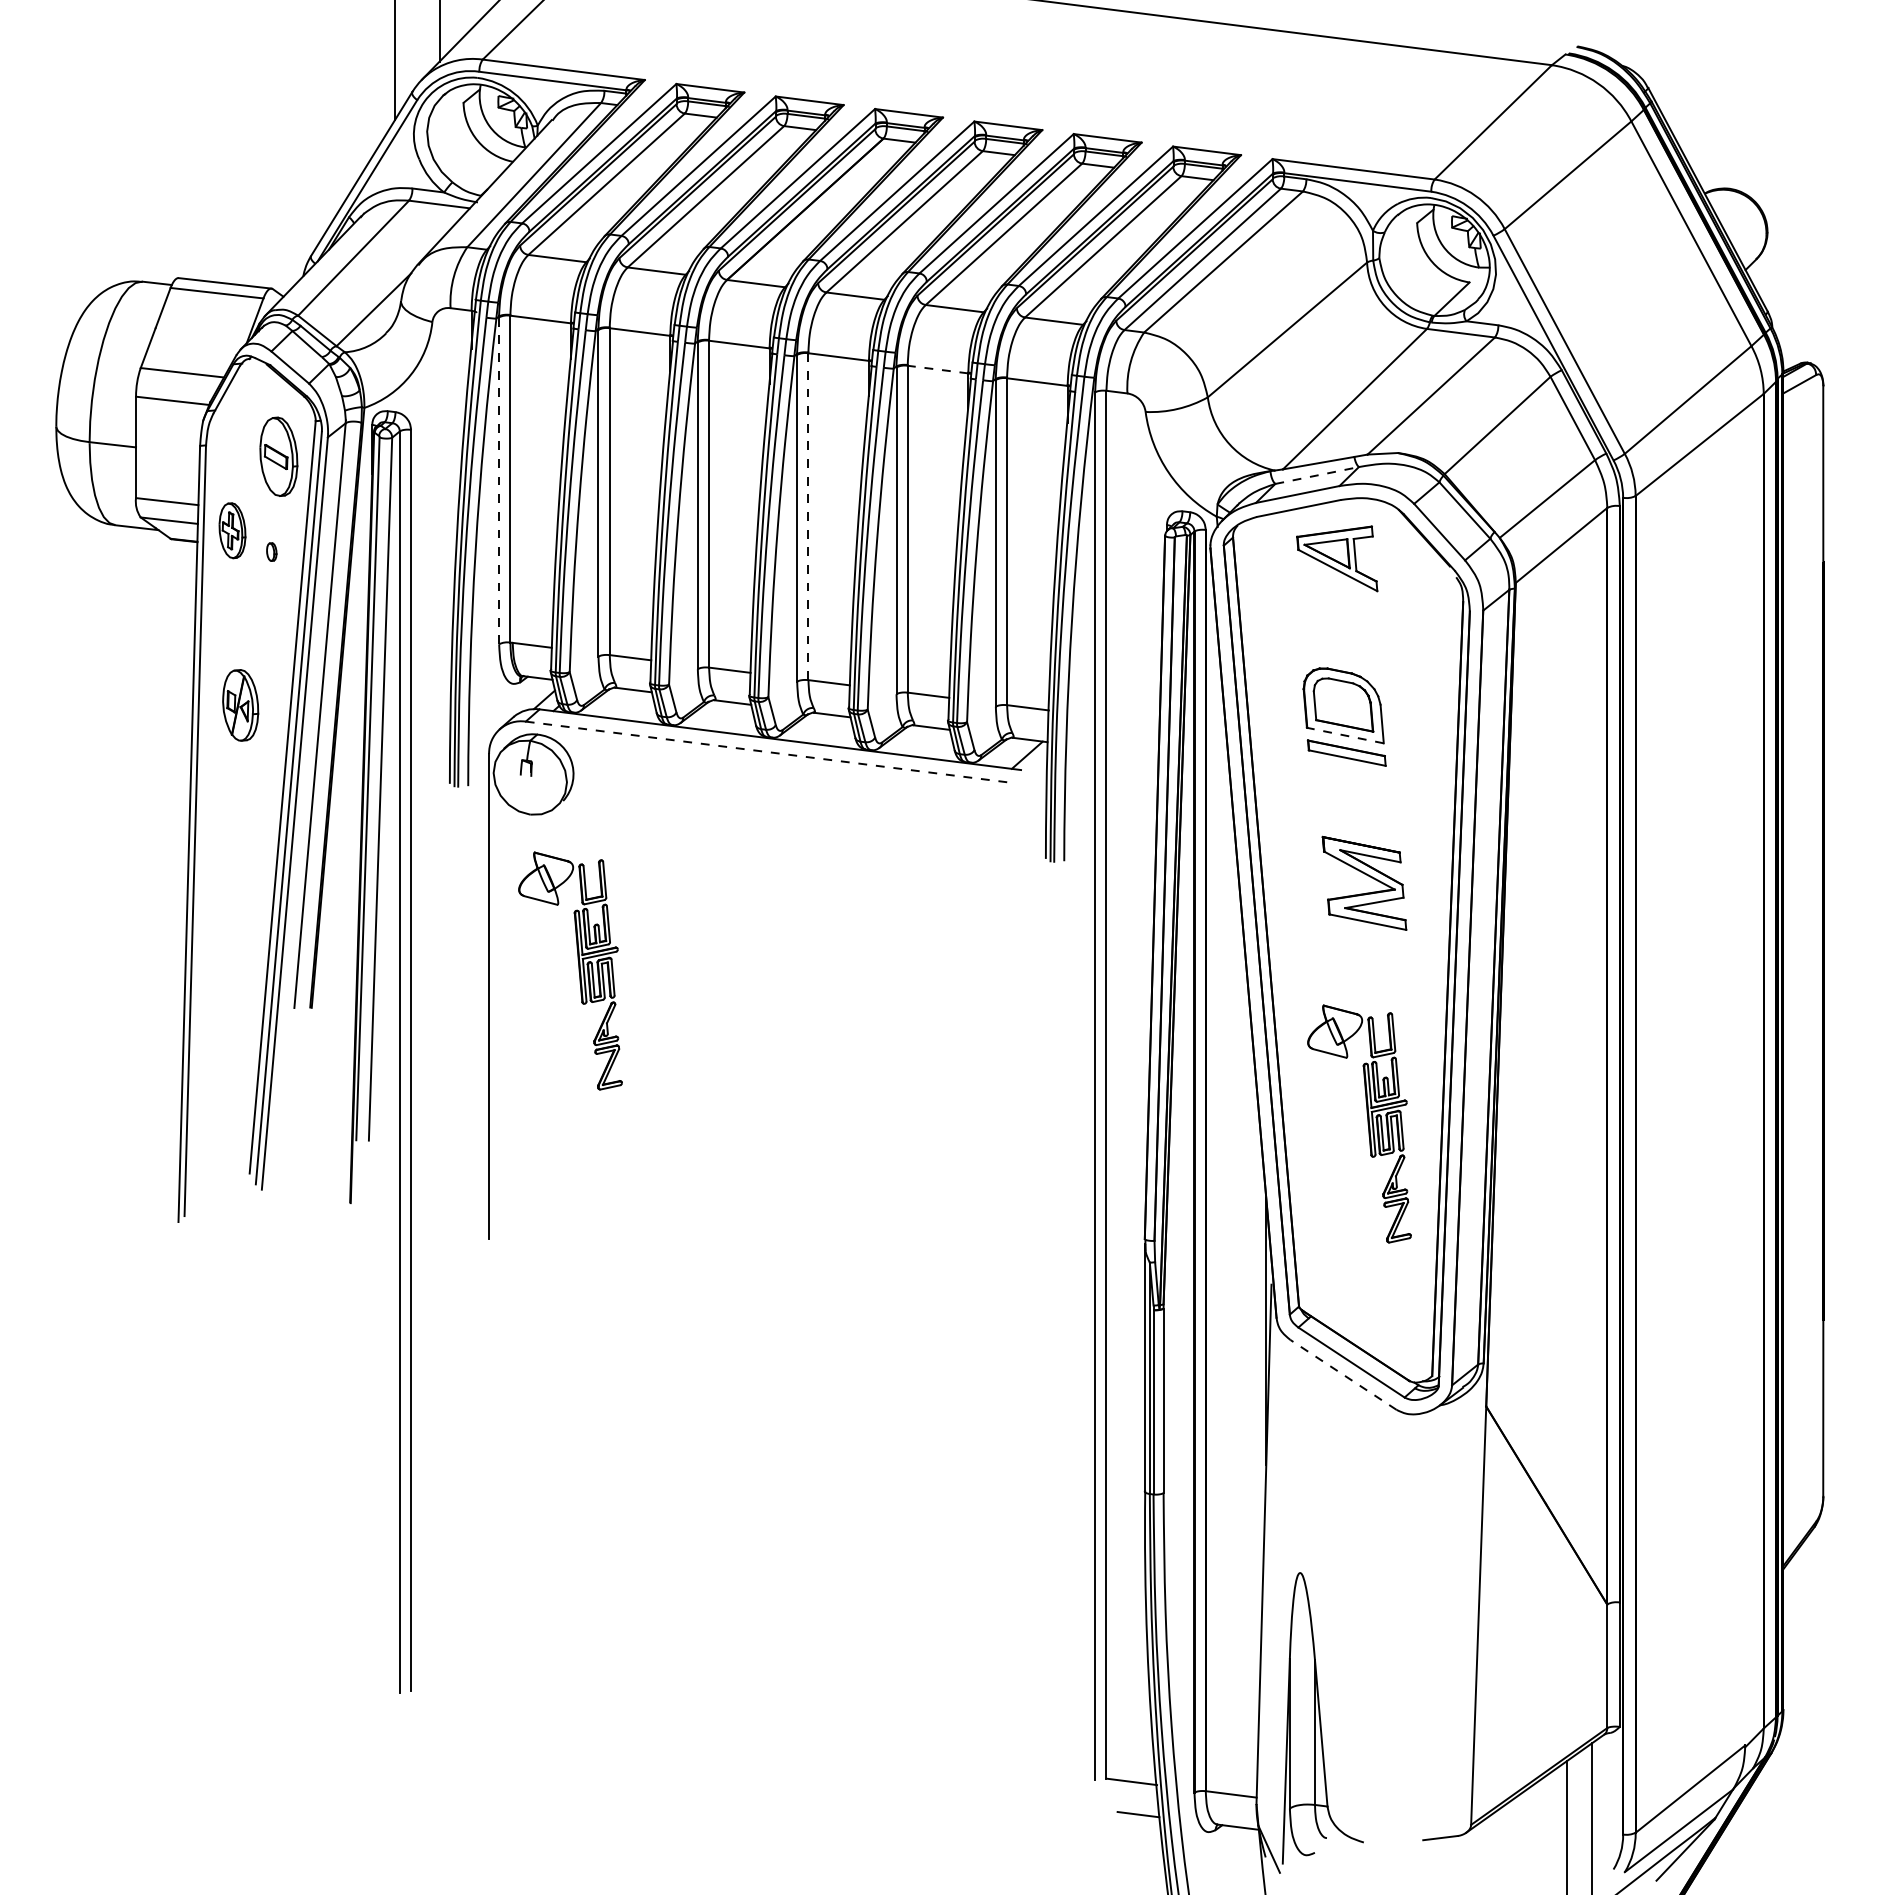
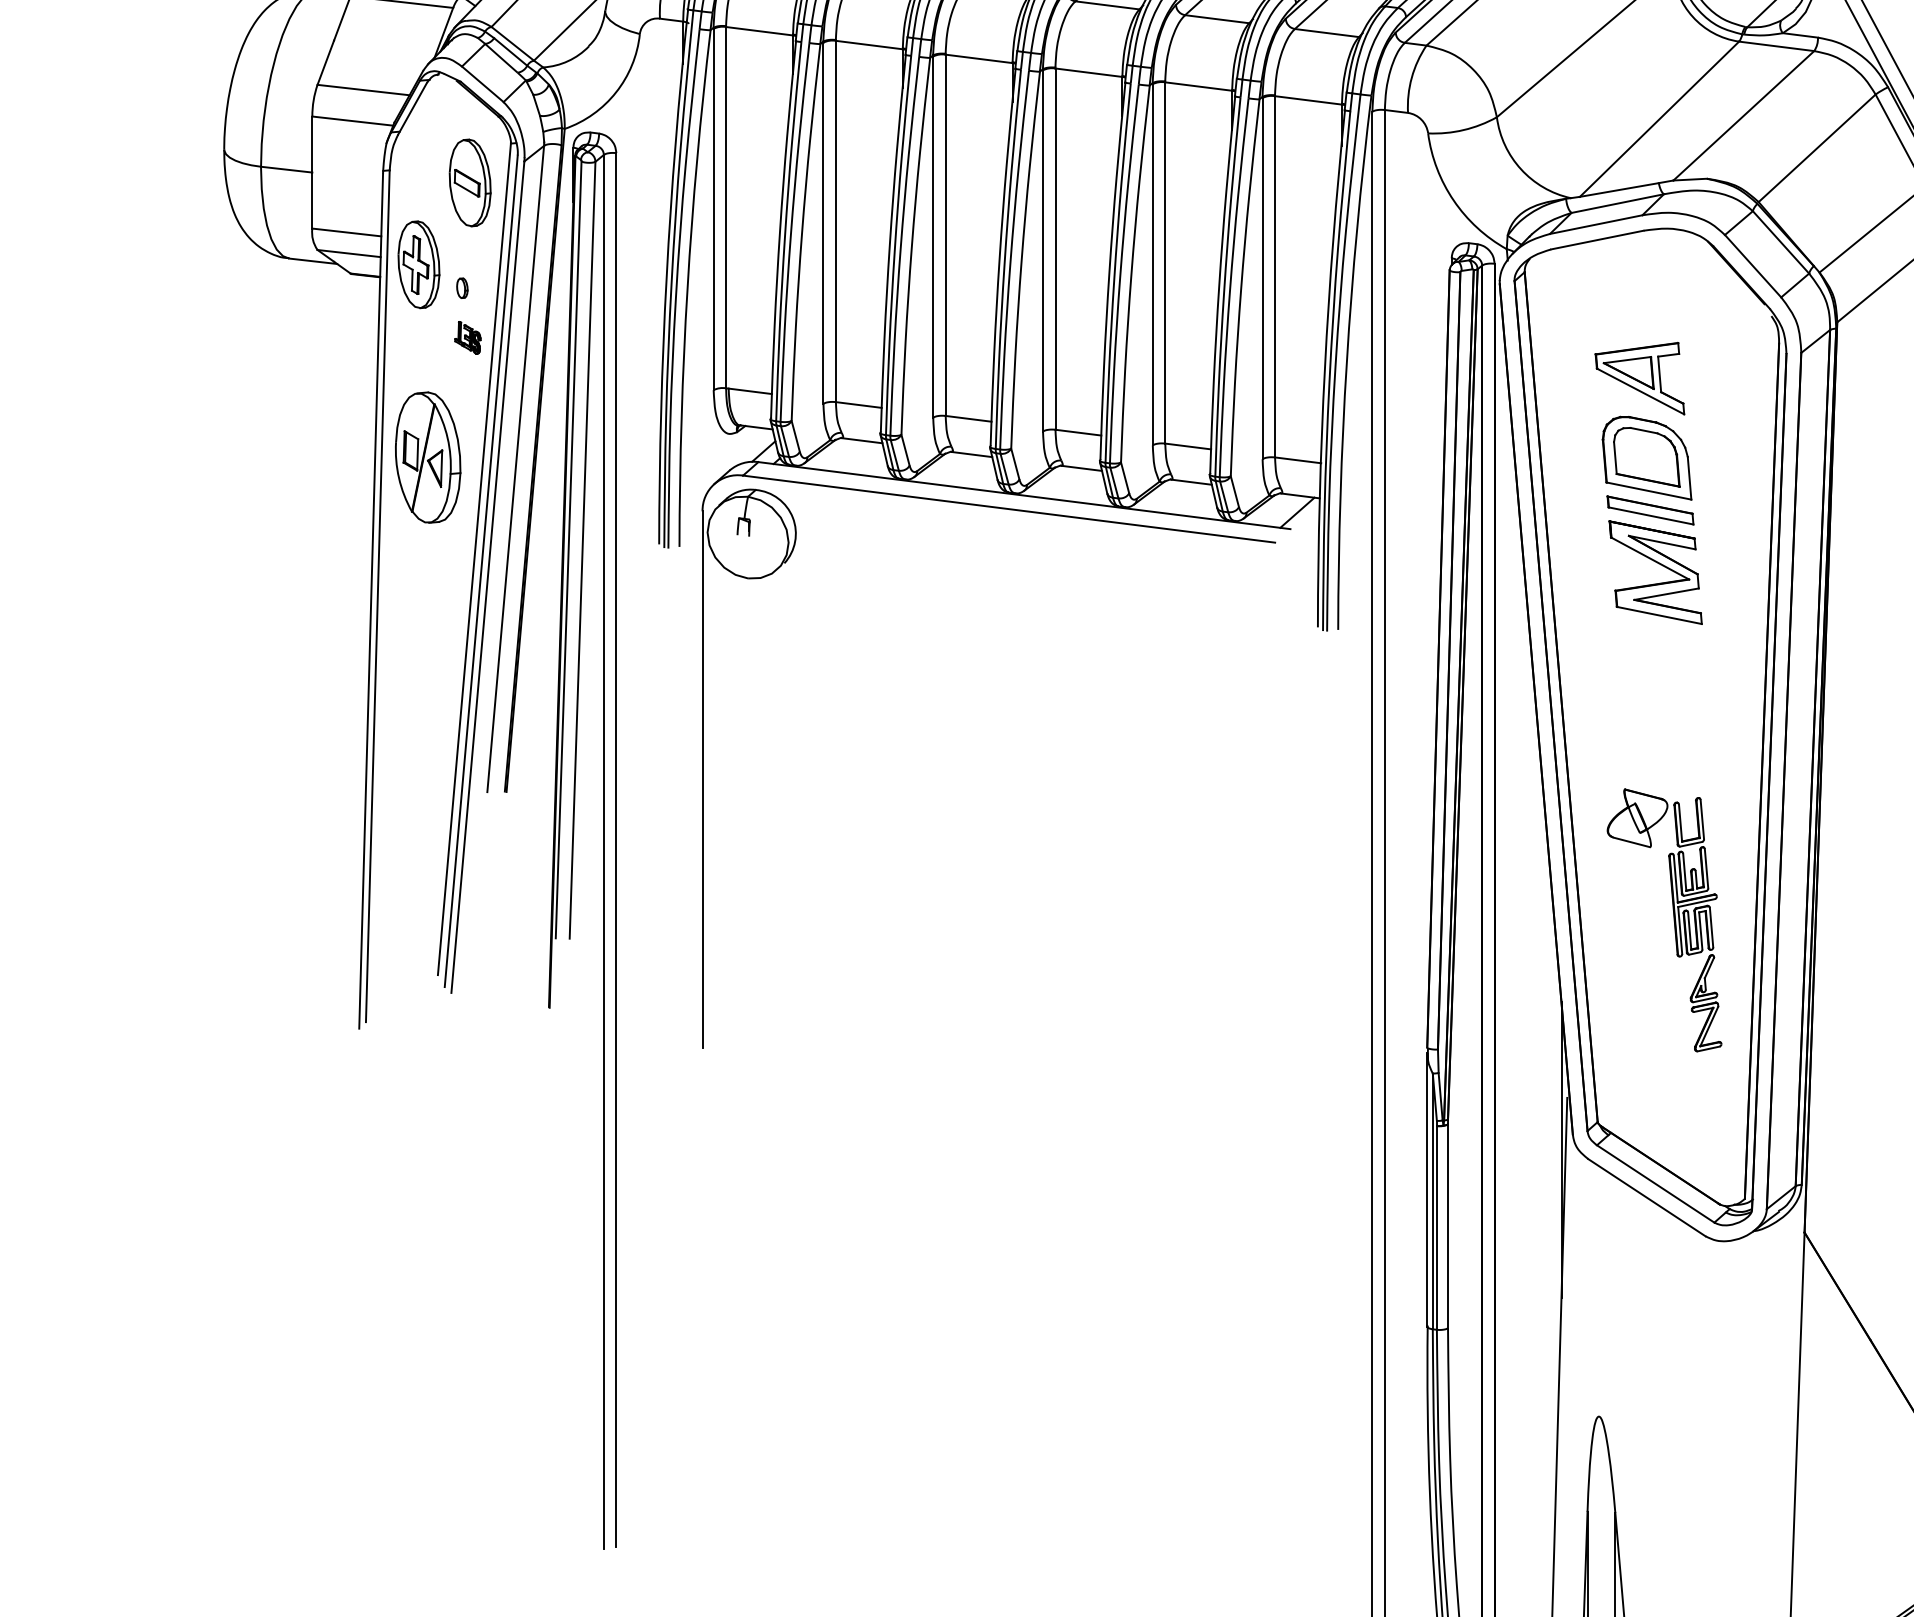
line: (937, 369) -> (1198, 86), dashed -> solid
line: (1317, 475) -> (1618, 203), dashed -> solid
line: (499, 480) -> (714, 209), dashed -> solid
line: (808, 517) -> (1055, 250), dashed -> solid
part: (232, 530) -> (418, 264), size x1.43
part: (1337, 558) -> (1640, 378), moved
part: (276, 596) -> (467, 337), added
part: (240, 705) -> (427, 457), size x1.67
line: (1345, 735) -> (1649, 490), dashed -> solid
line: (766, 751) -> (1009, 508), dashed -> solid
part: (1369, 877) -> (1661, 566), moved
part: (578, 970) -> (801, 750), removed
line: (1343, 1374) -> (1646, 1197), dashed -> solid

